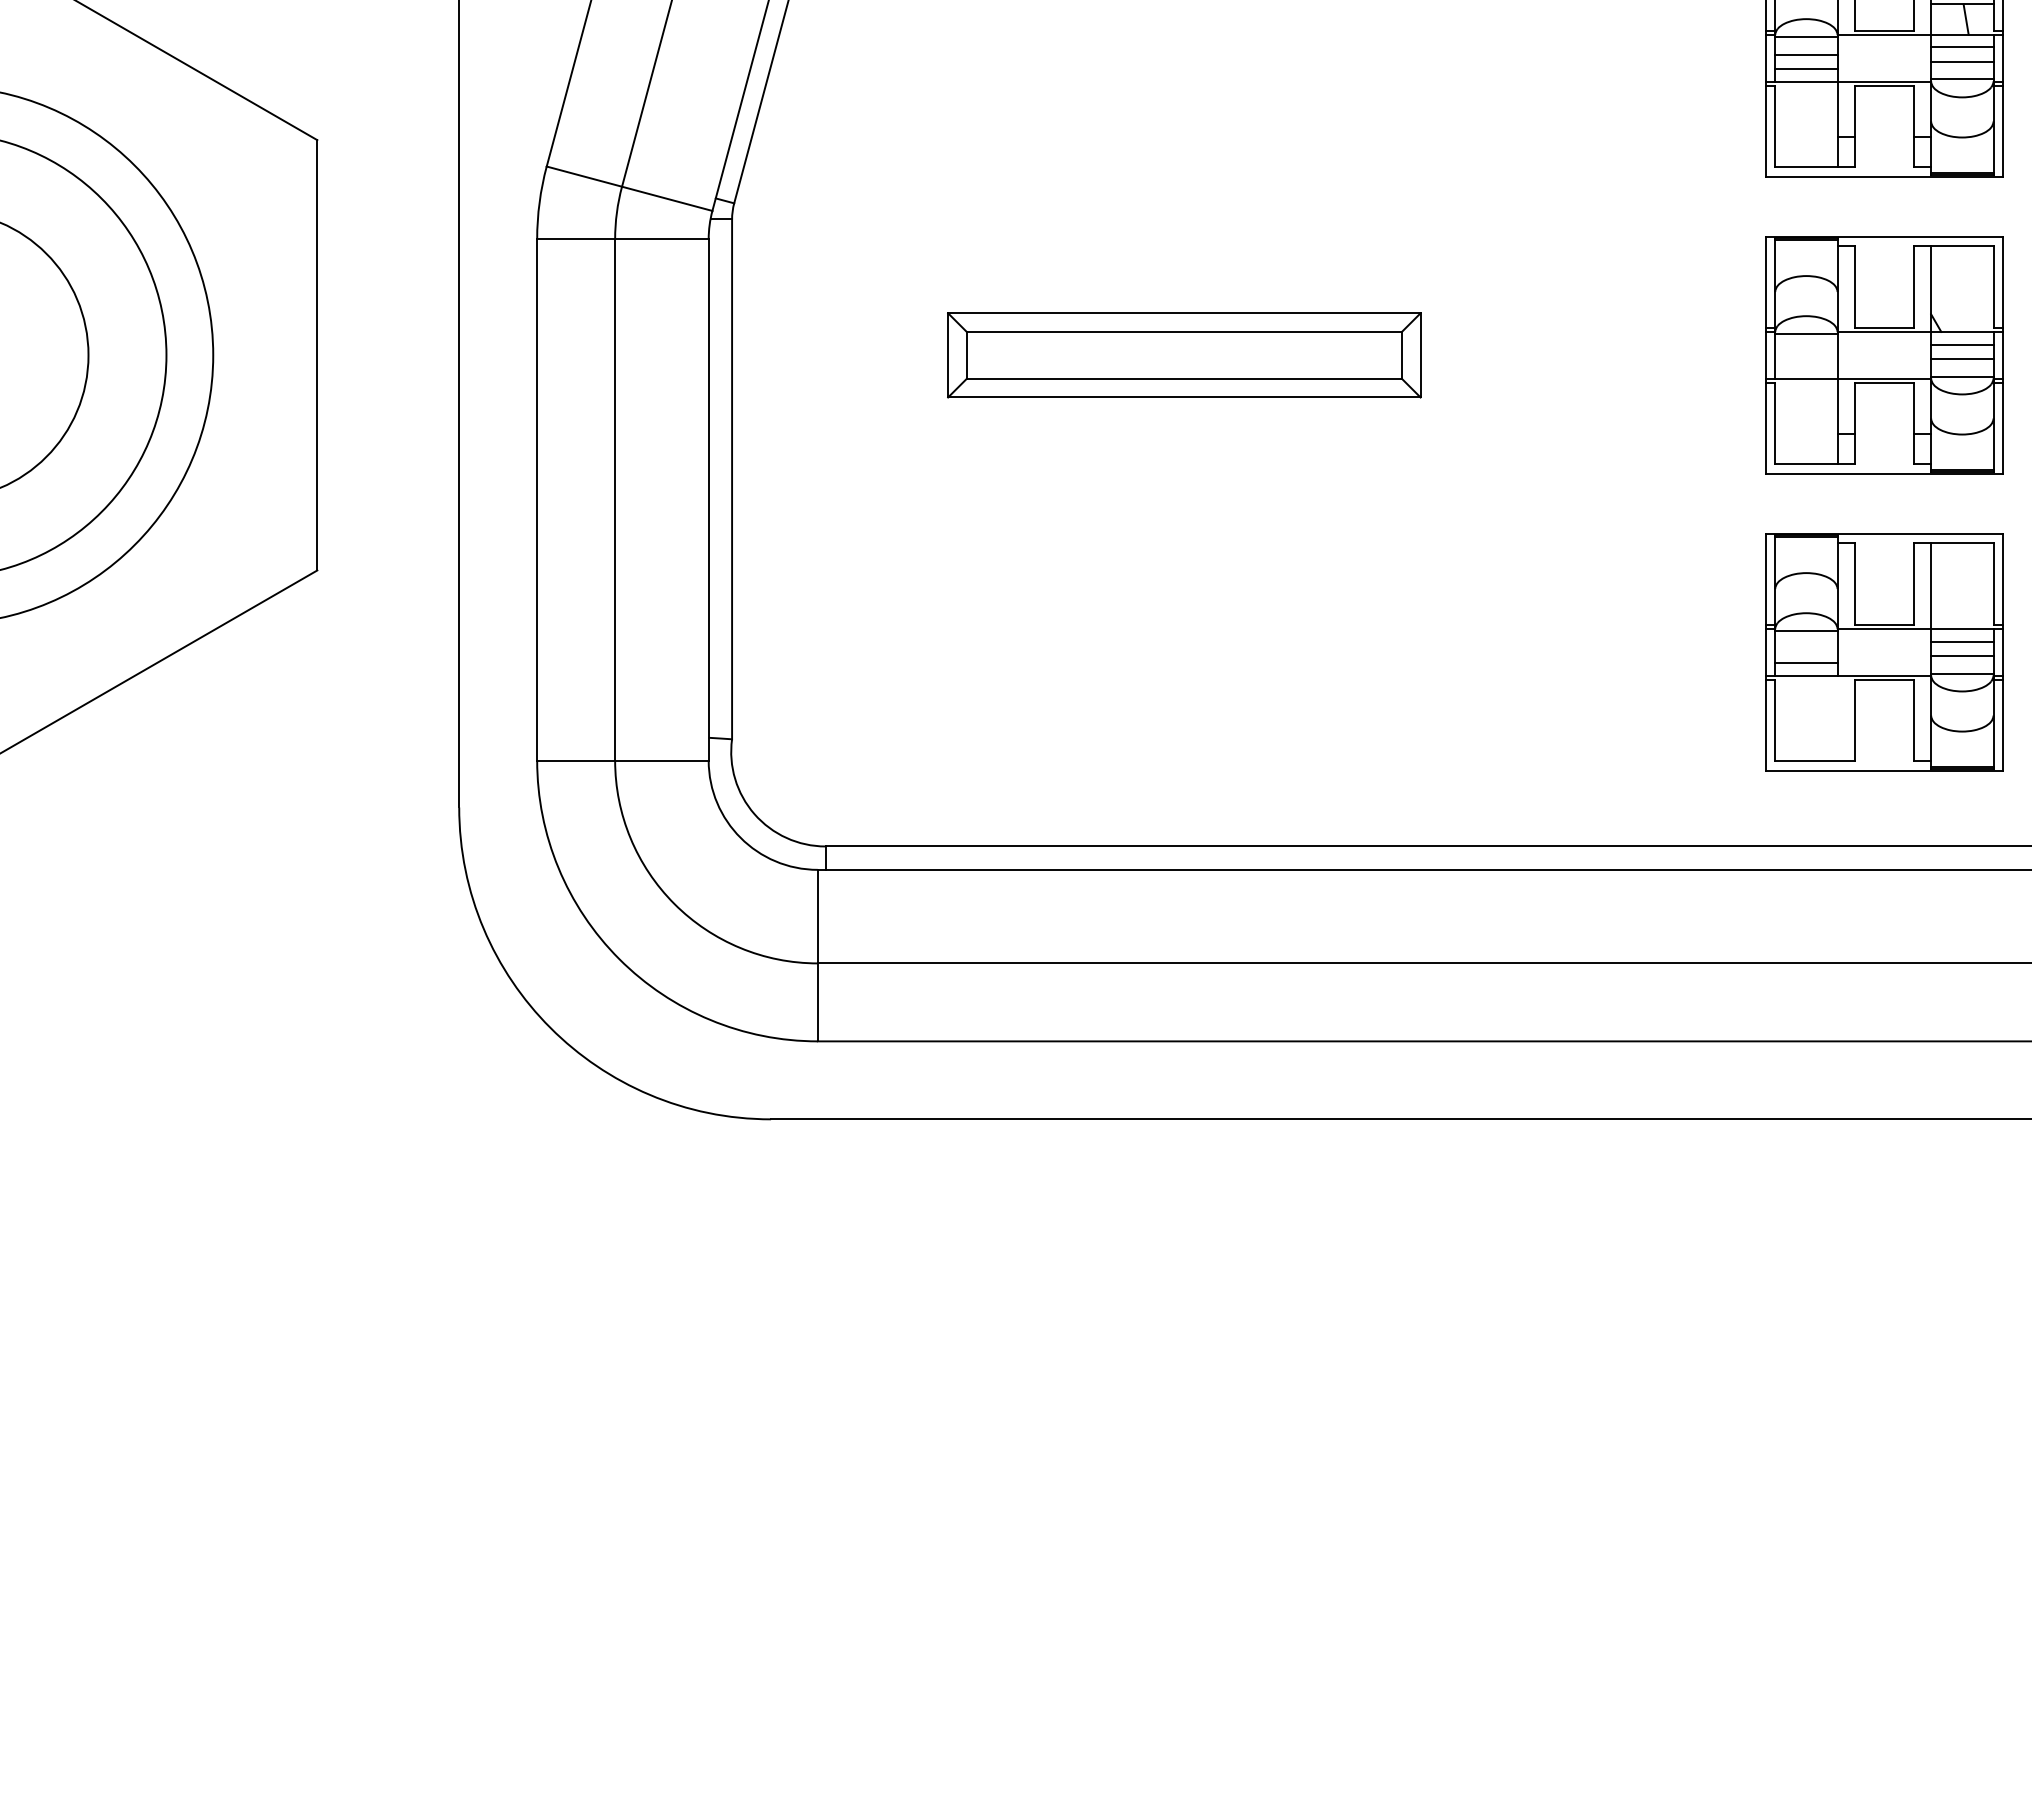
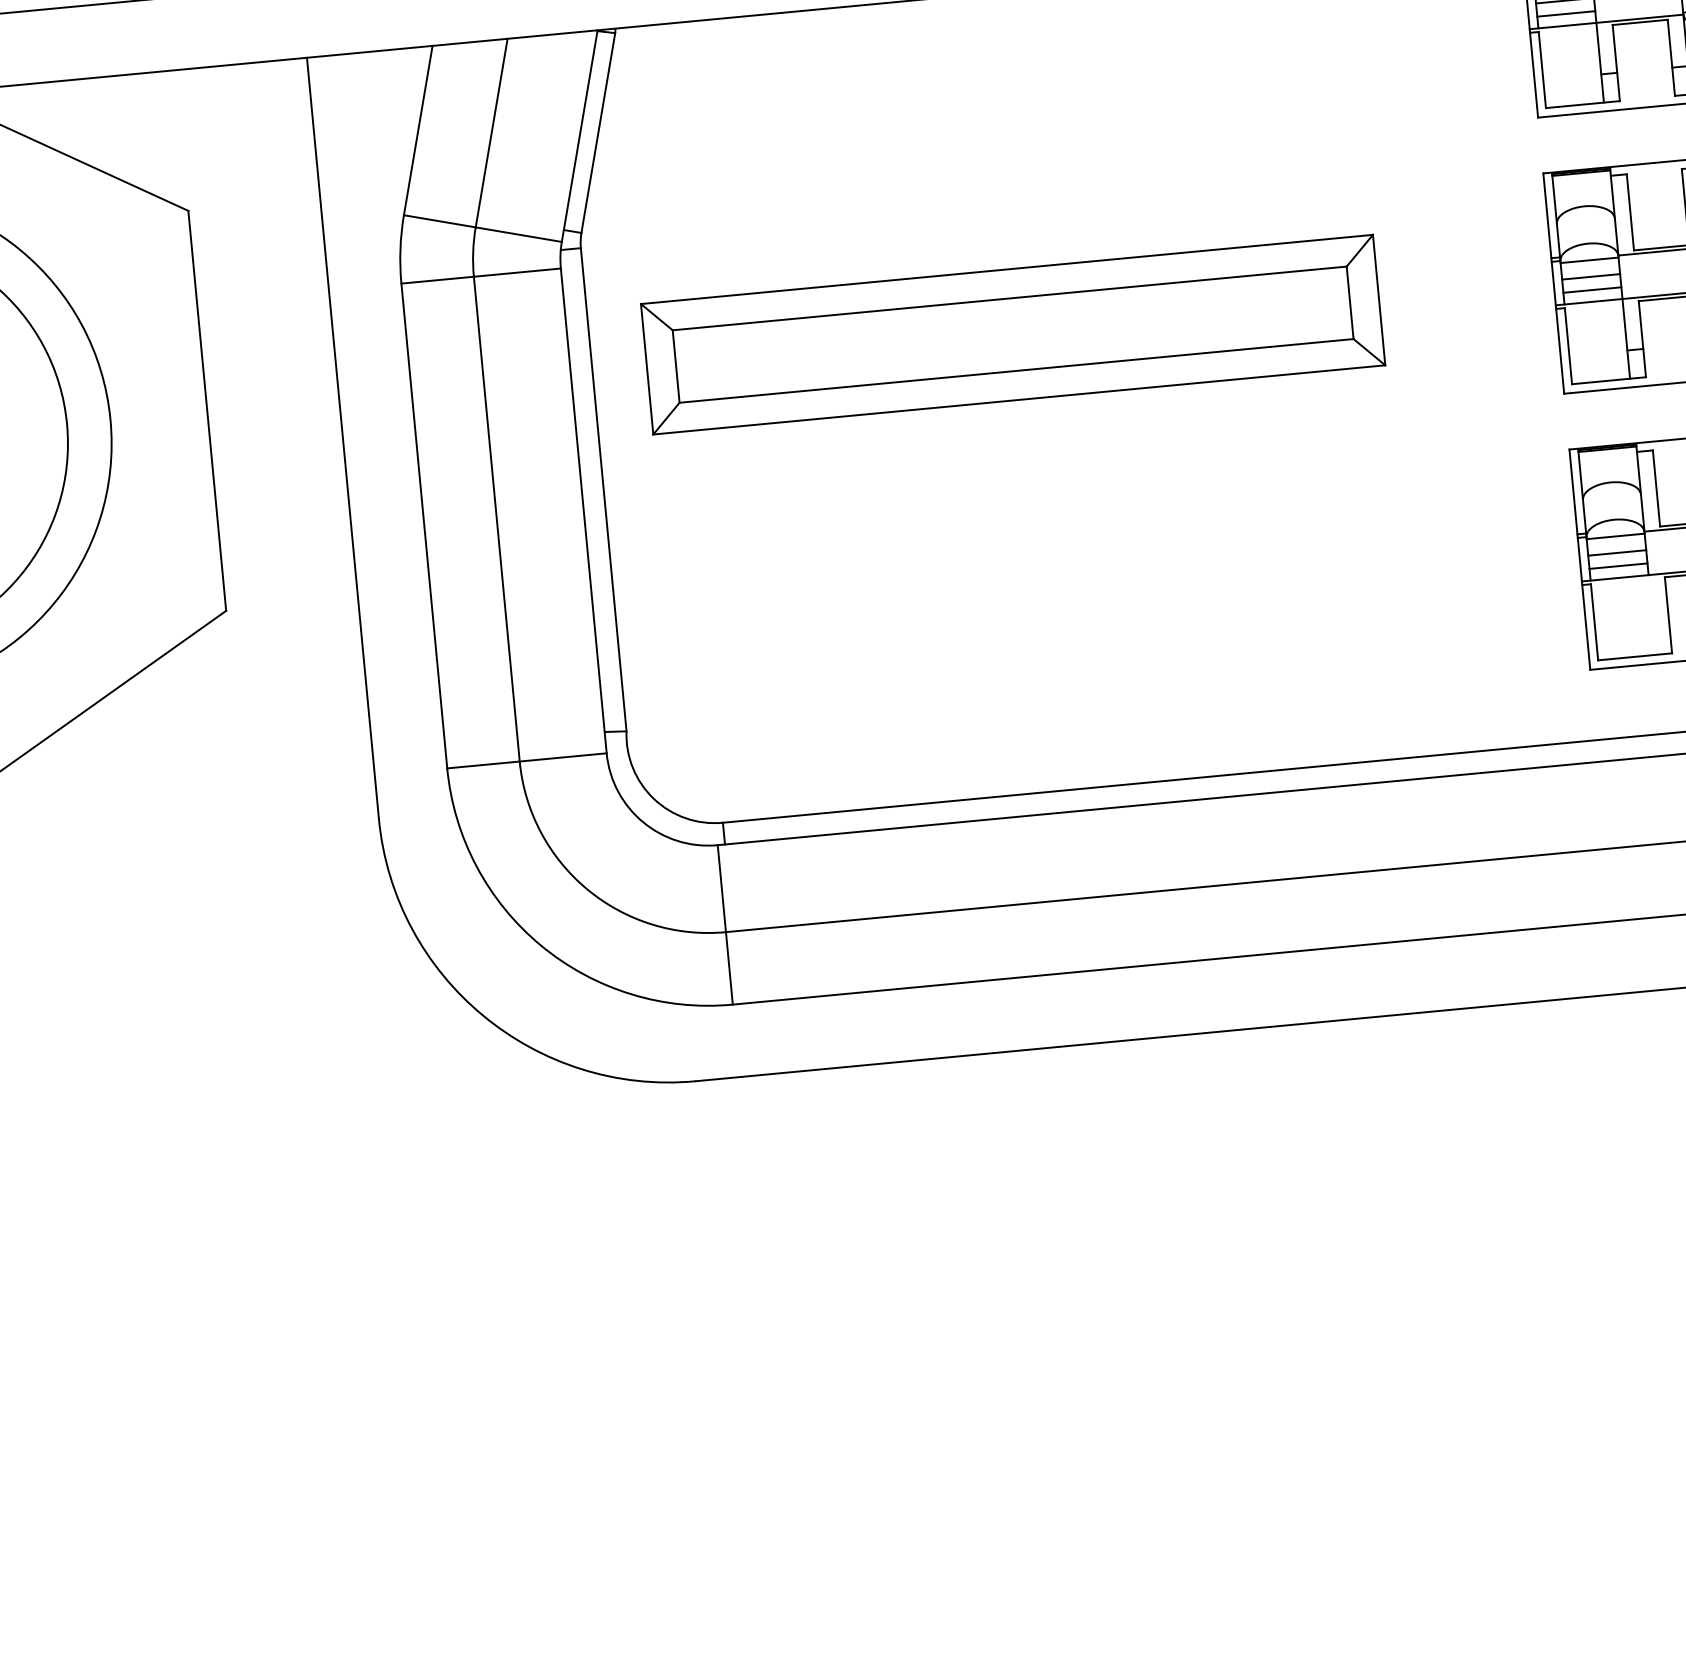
line: (1806, 351) -> (1591, 276), added
part: (1184, 355) -> (1013, 334), size x1.67
line: (1806, 366) -> (1592, 290), added
line: (1806, 648) -> (1617, 552), added

